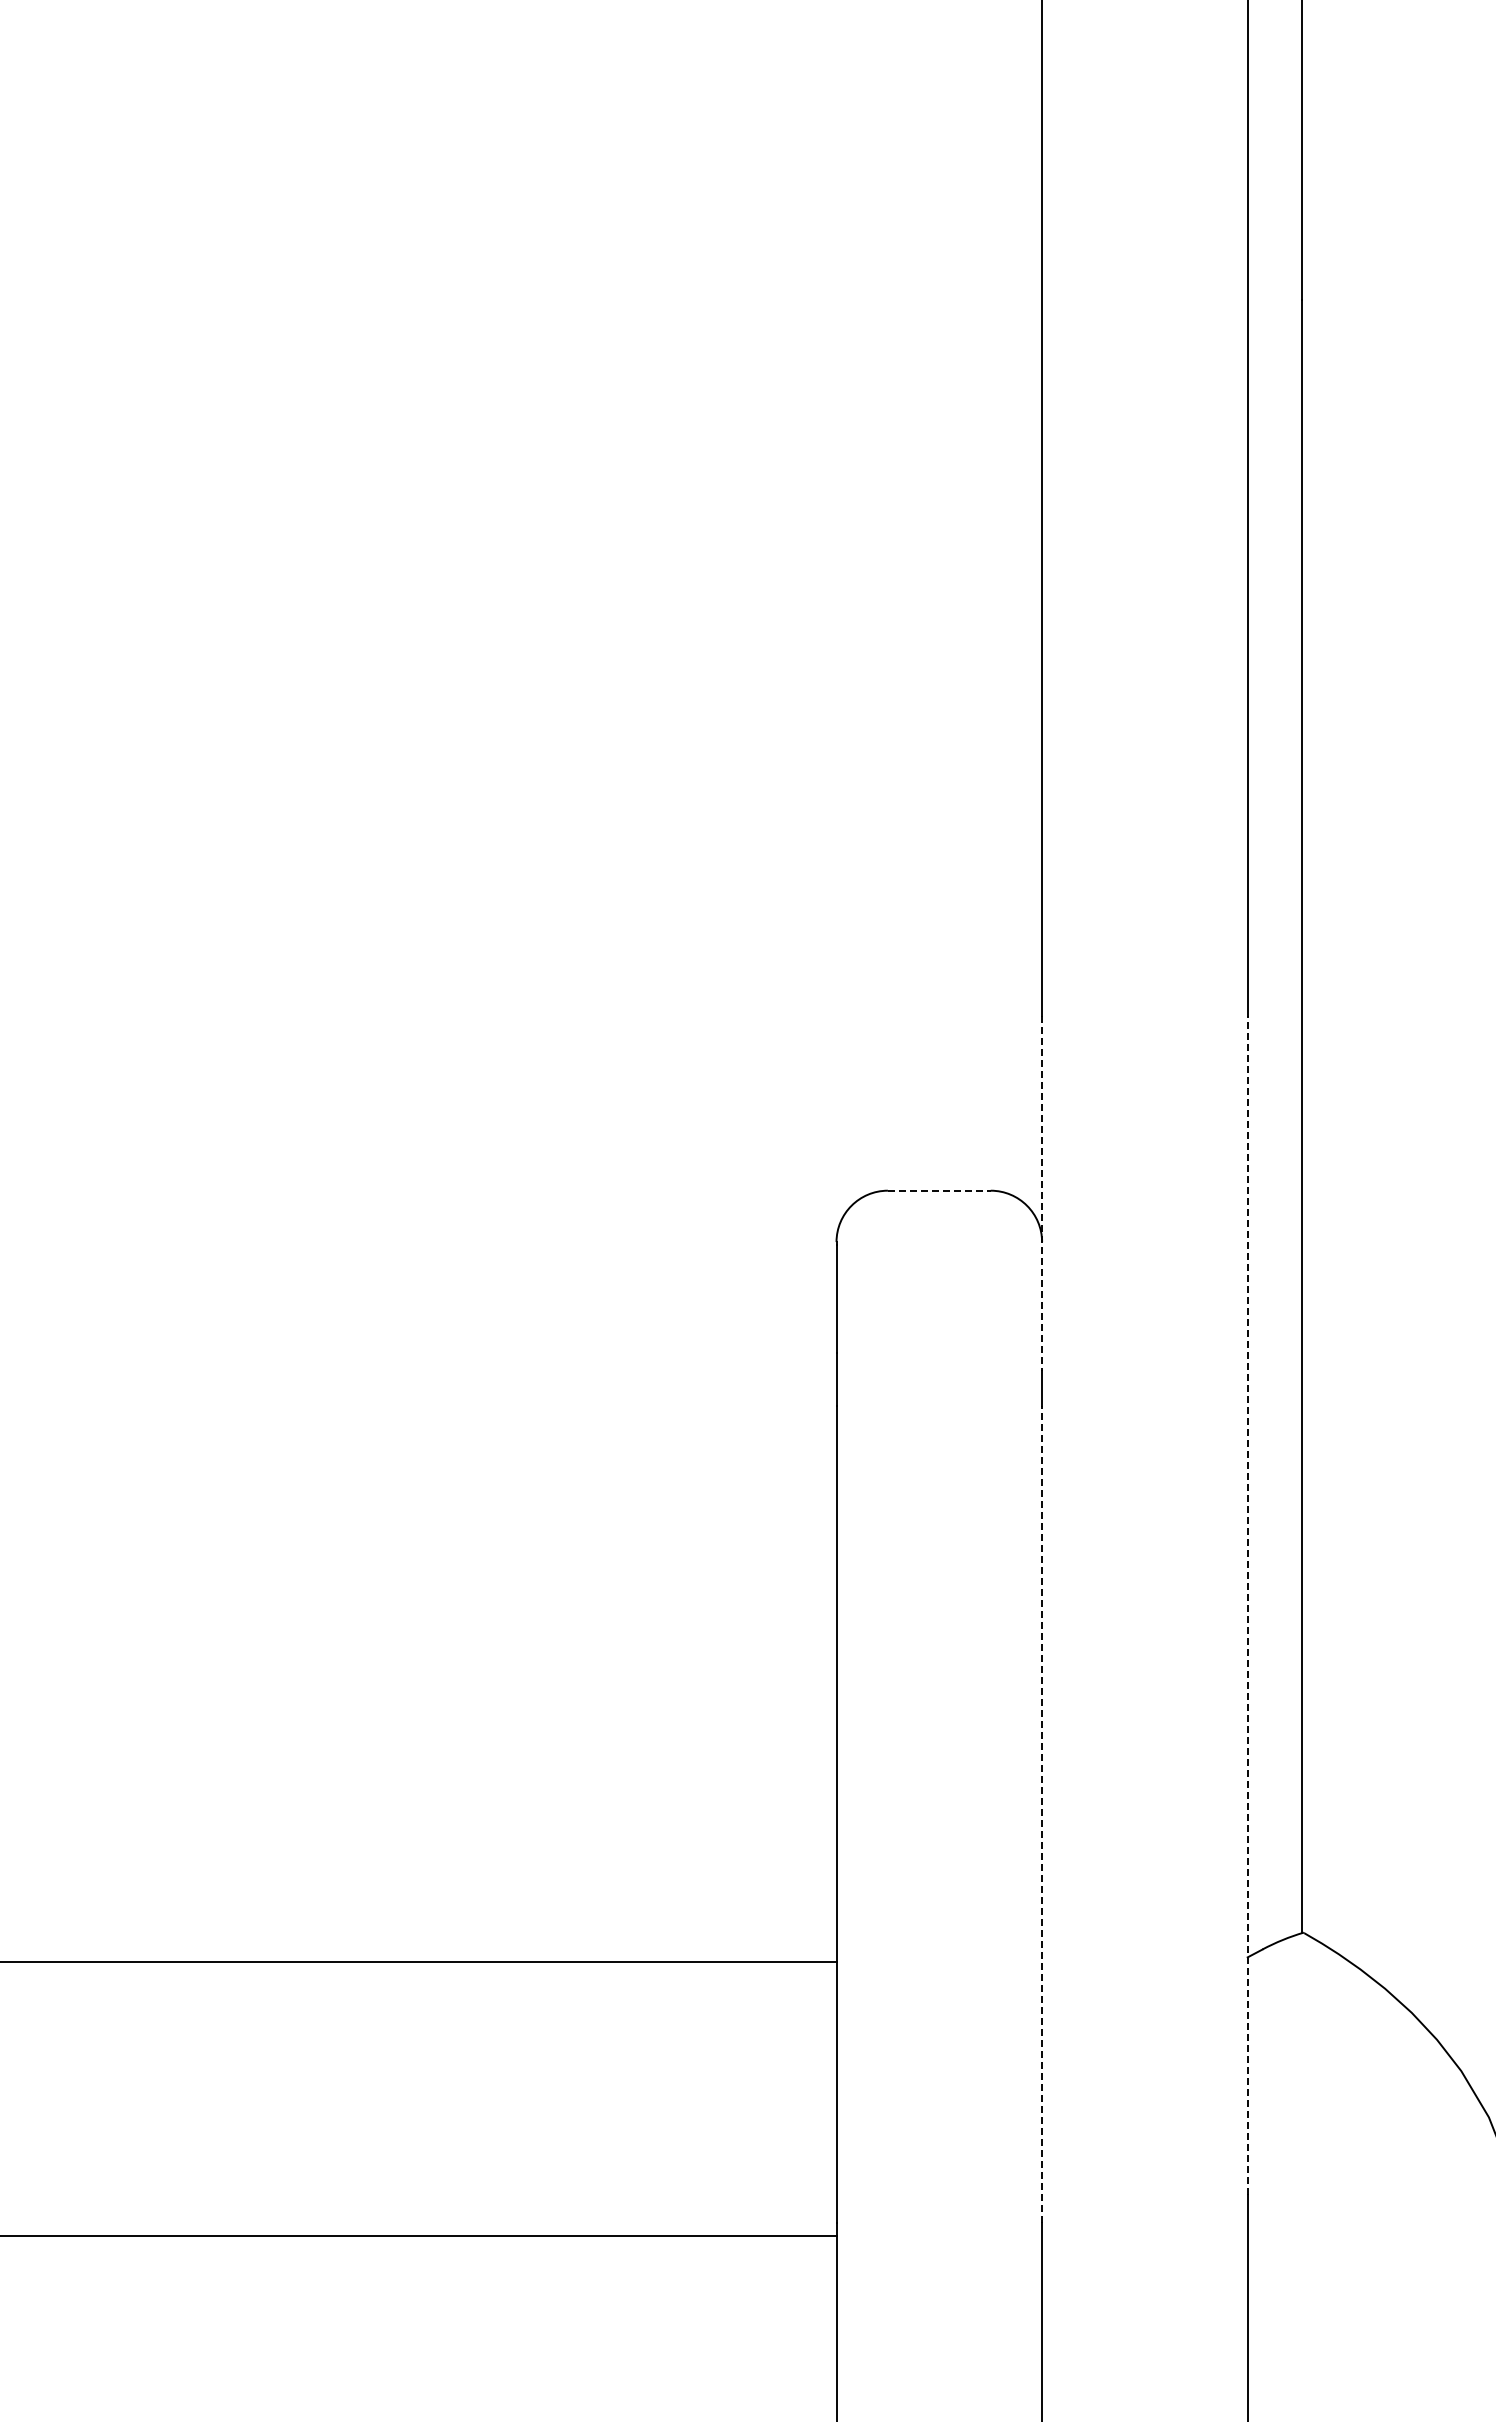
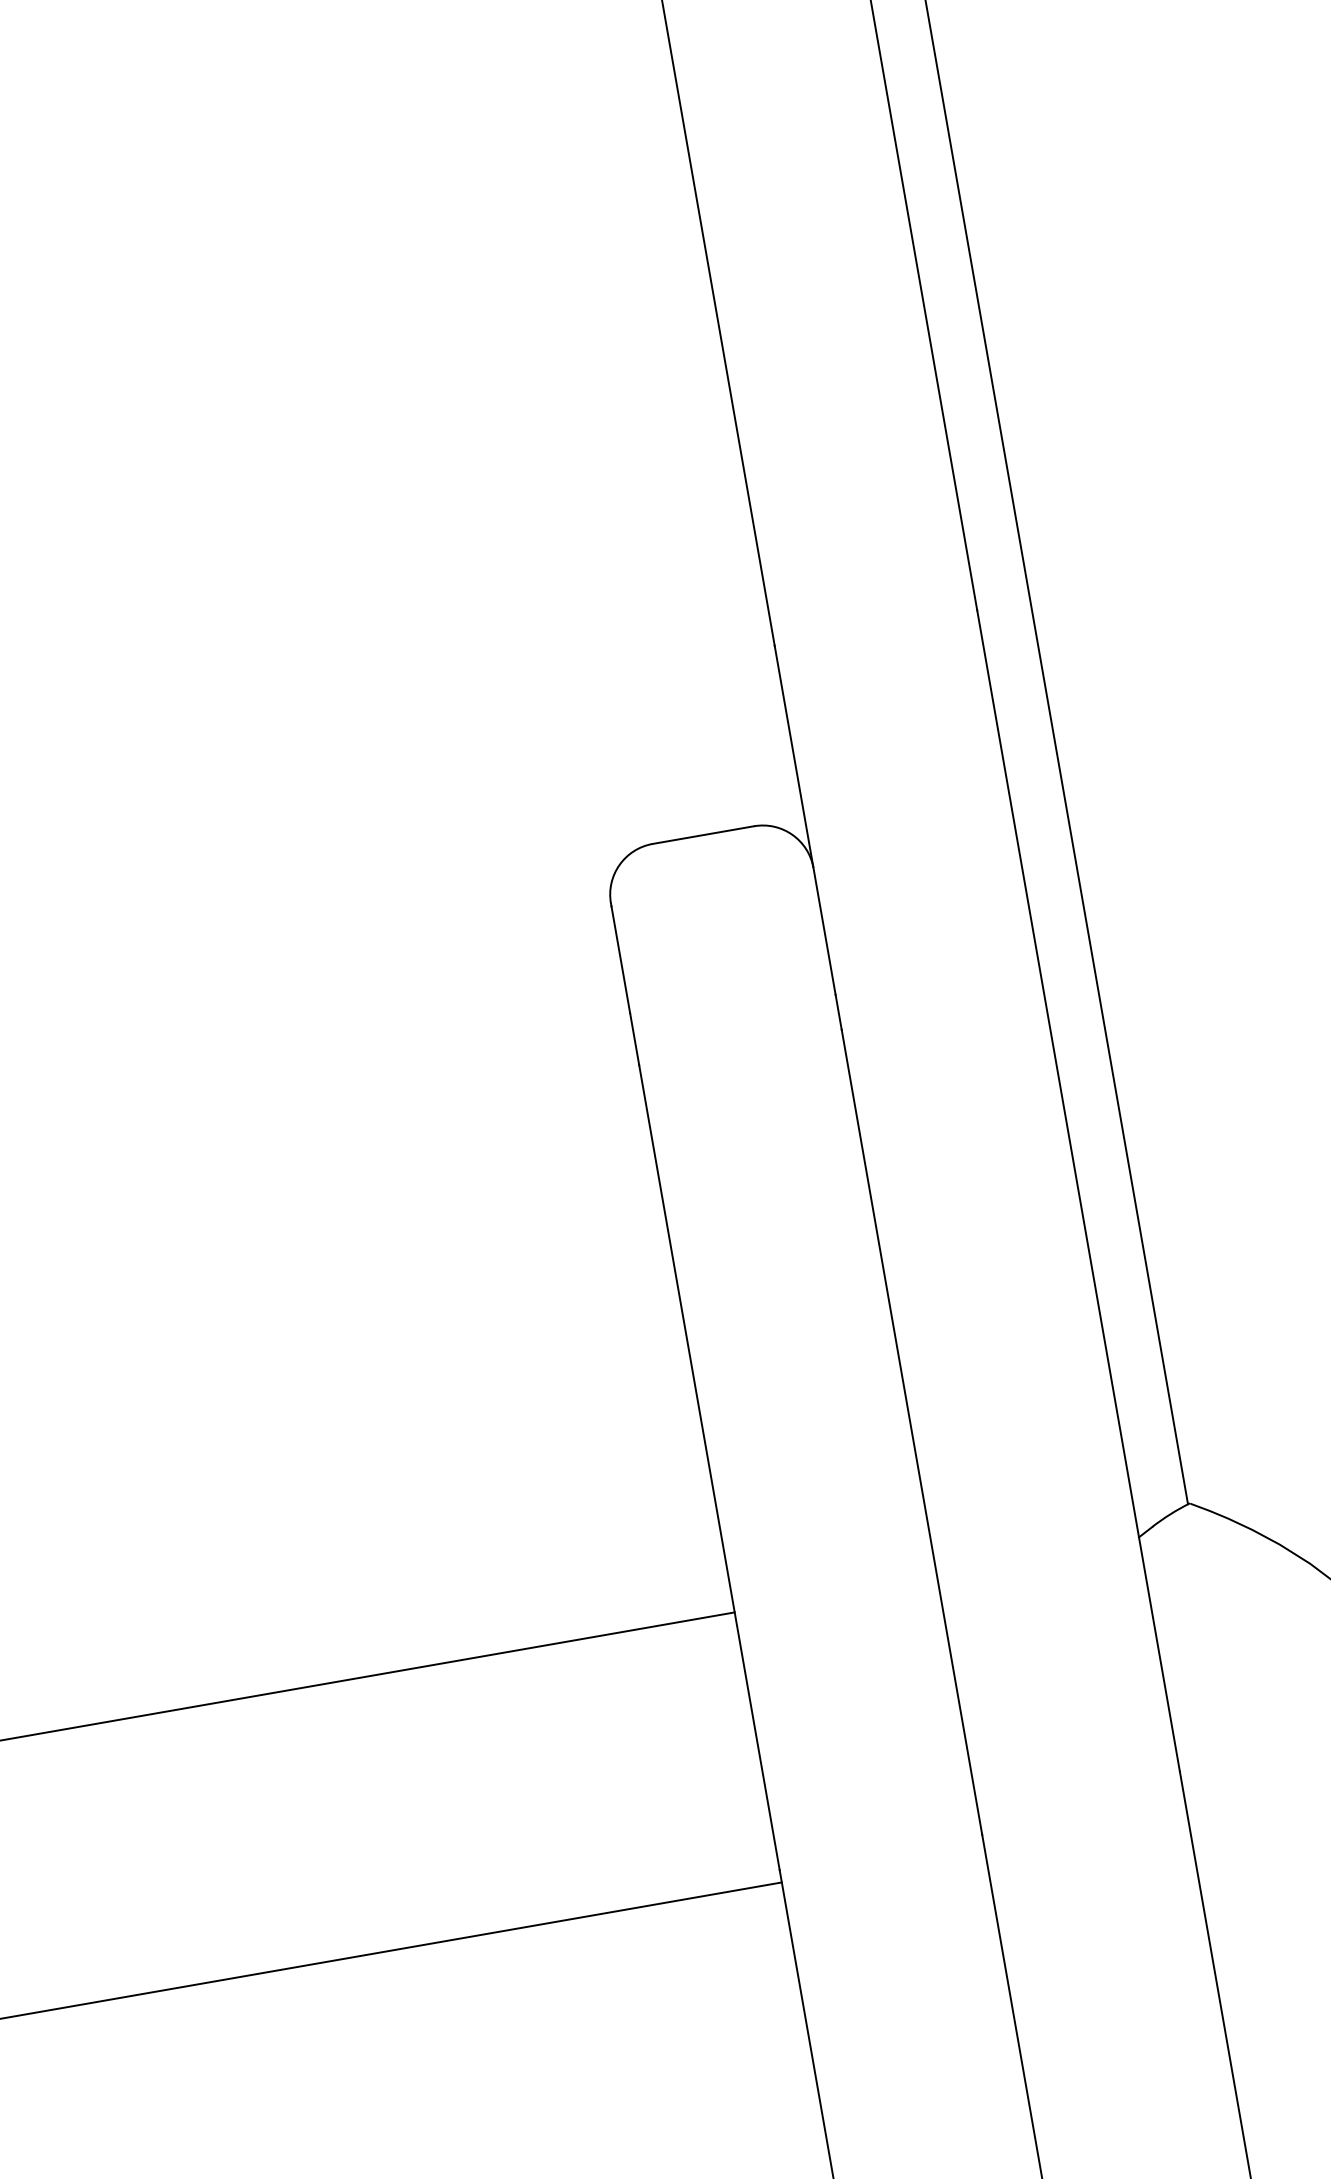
line: (939, 1190) -> (703, 834), dashed -> solid
line: (1042, 1194) -> (805, 821), dashed -> solid
line: (1247, 1605) -> (1078, 1190), dashed -> solid
line: (1042, 1814) -> (912, 1431), dashed -> solid

